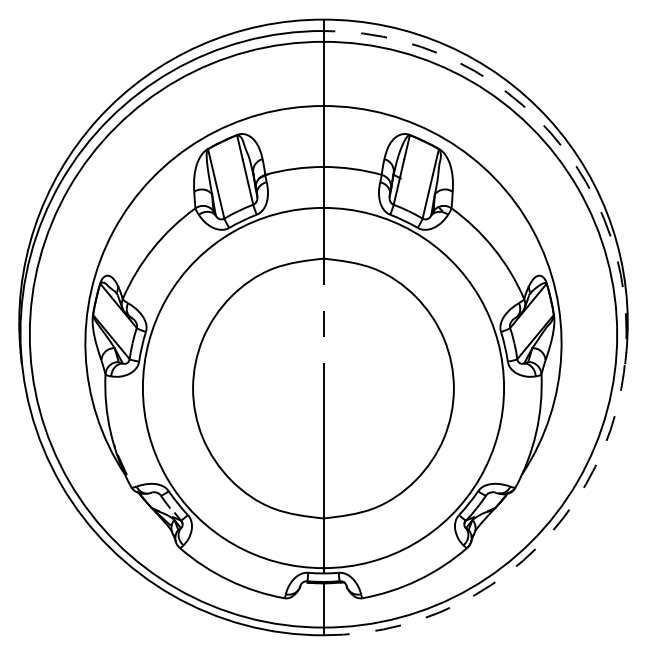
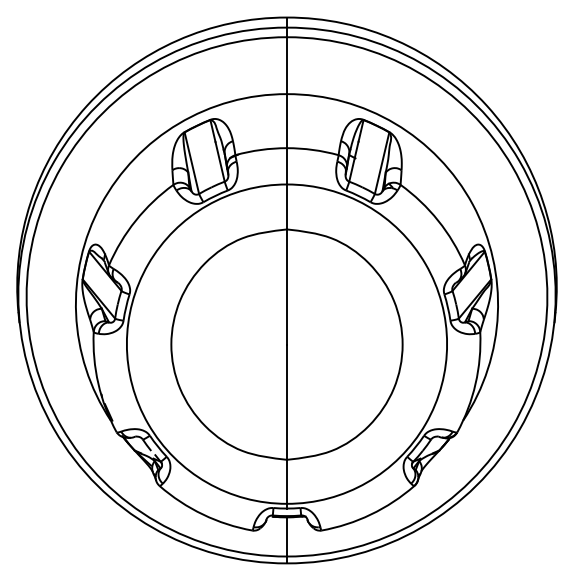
line: (323, 324) -> (287, 287), dashed -> solid
arc: (626, 333) -> (555, 295), dashed -> solid

